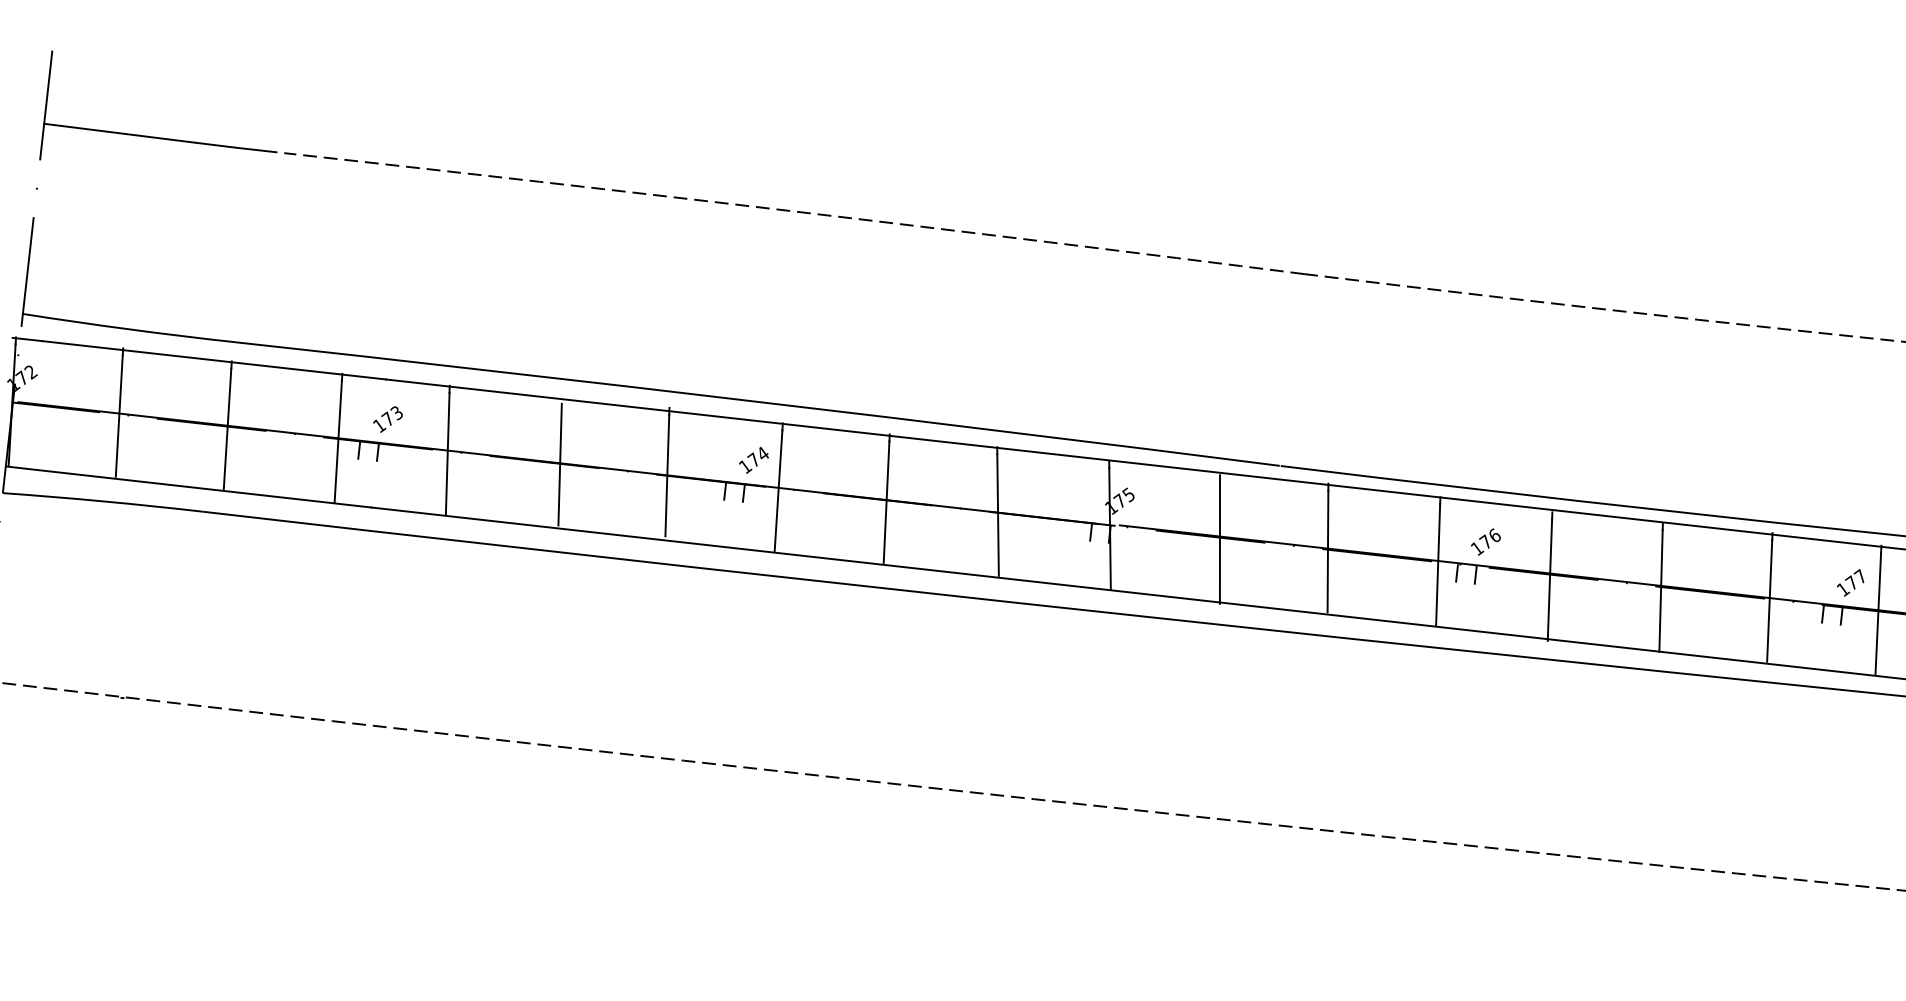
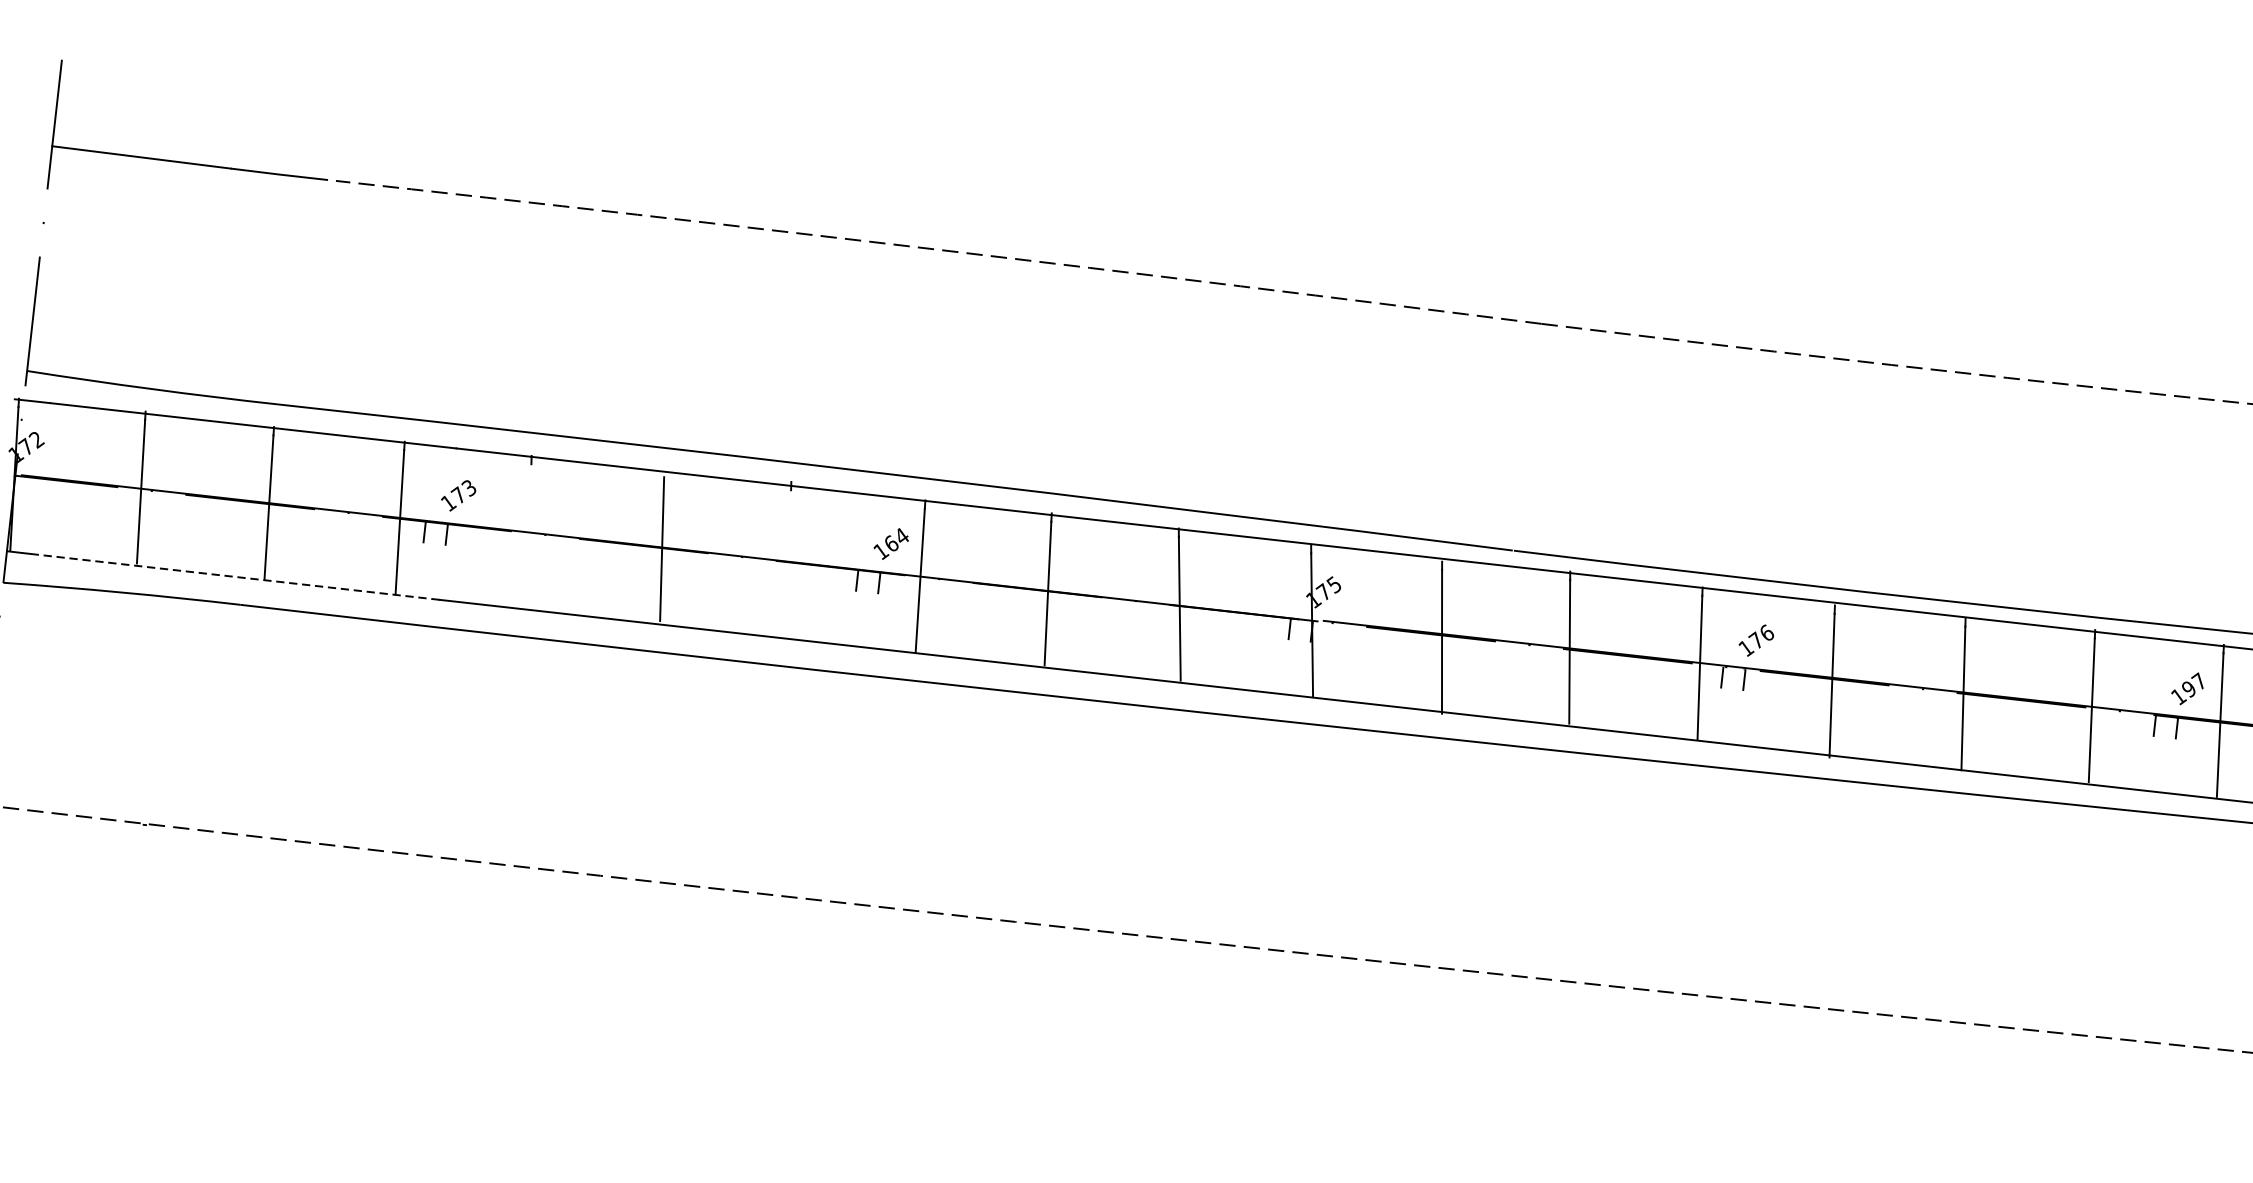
line: (447, 453) -> (528, 535), removed
text: (753, 459) -> (890, 543), 174 -> 164
line: (667, 475) -> (789, 561), removed
line: (200, 488) -> (237, 577), solid -> dashed
text: (1851, 582) -> (2188, 688), 177 -> 197

